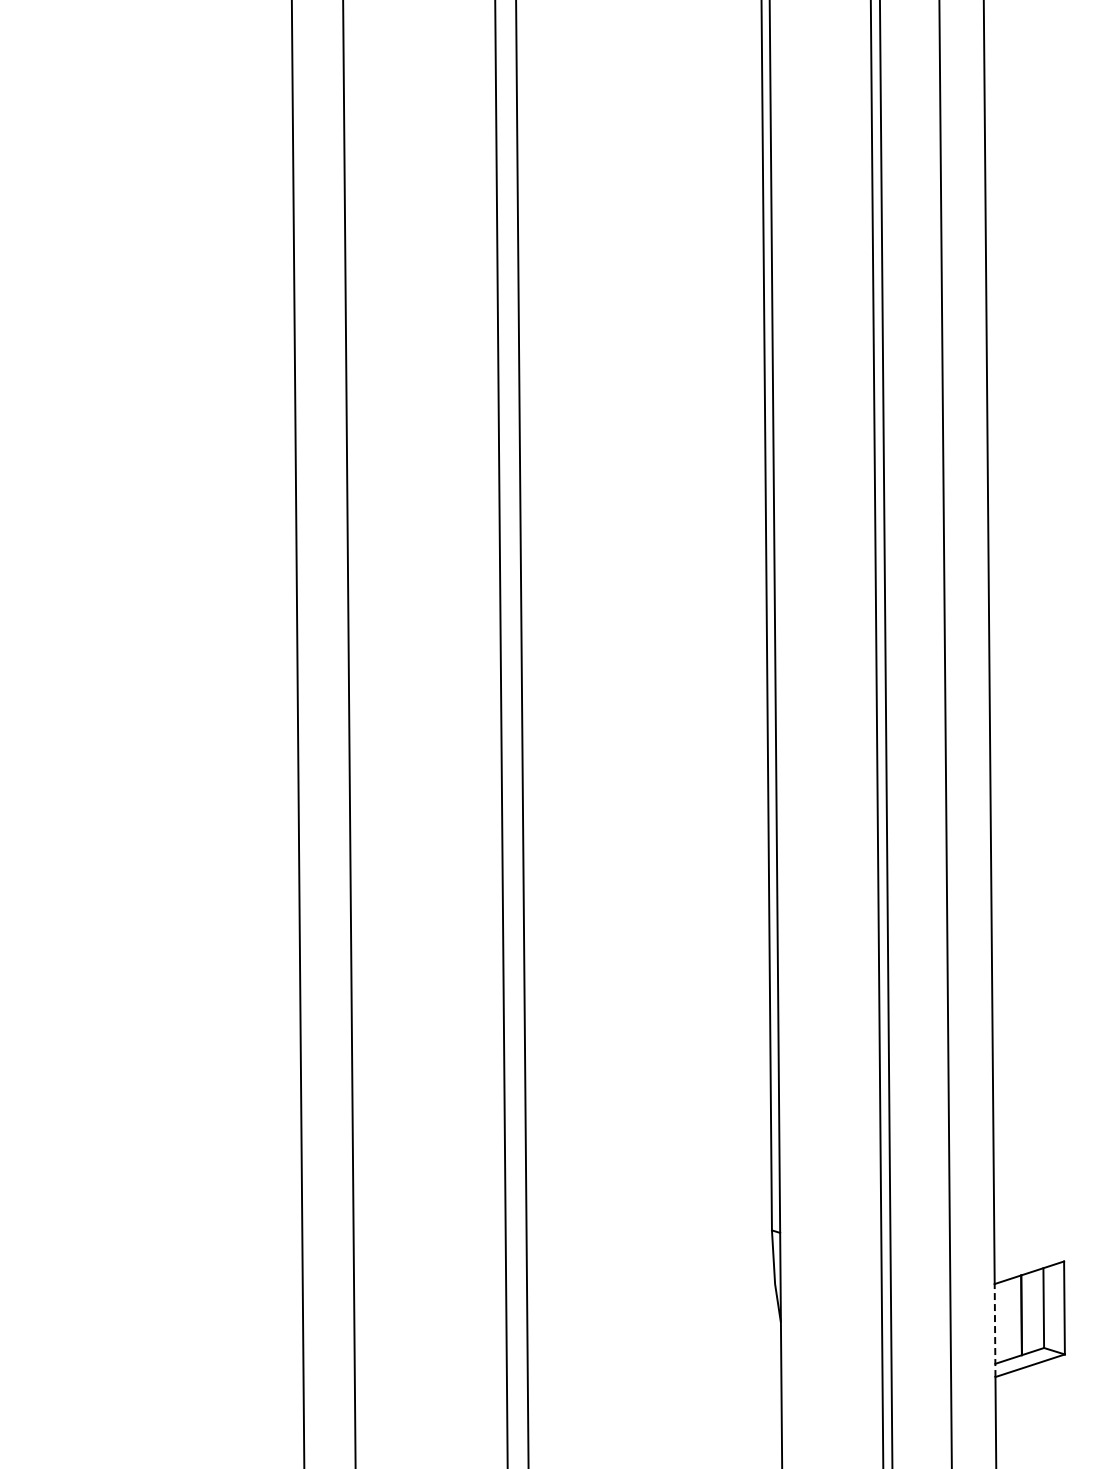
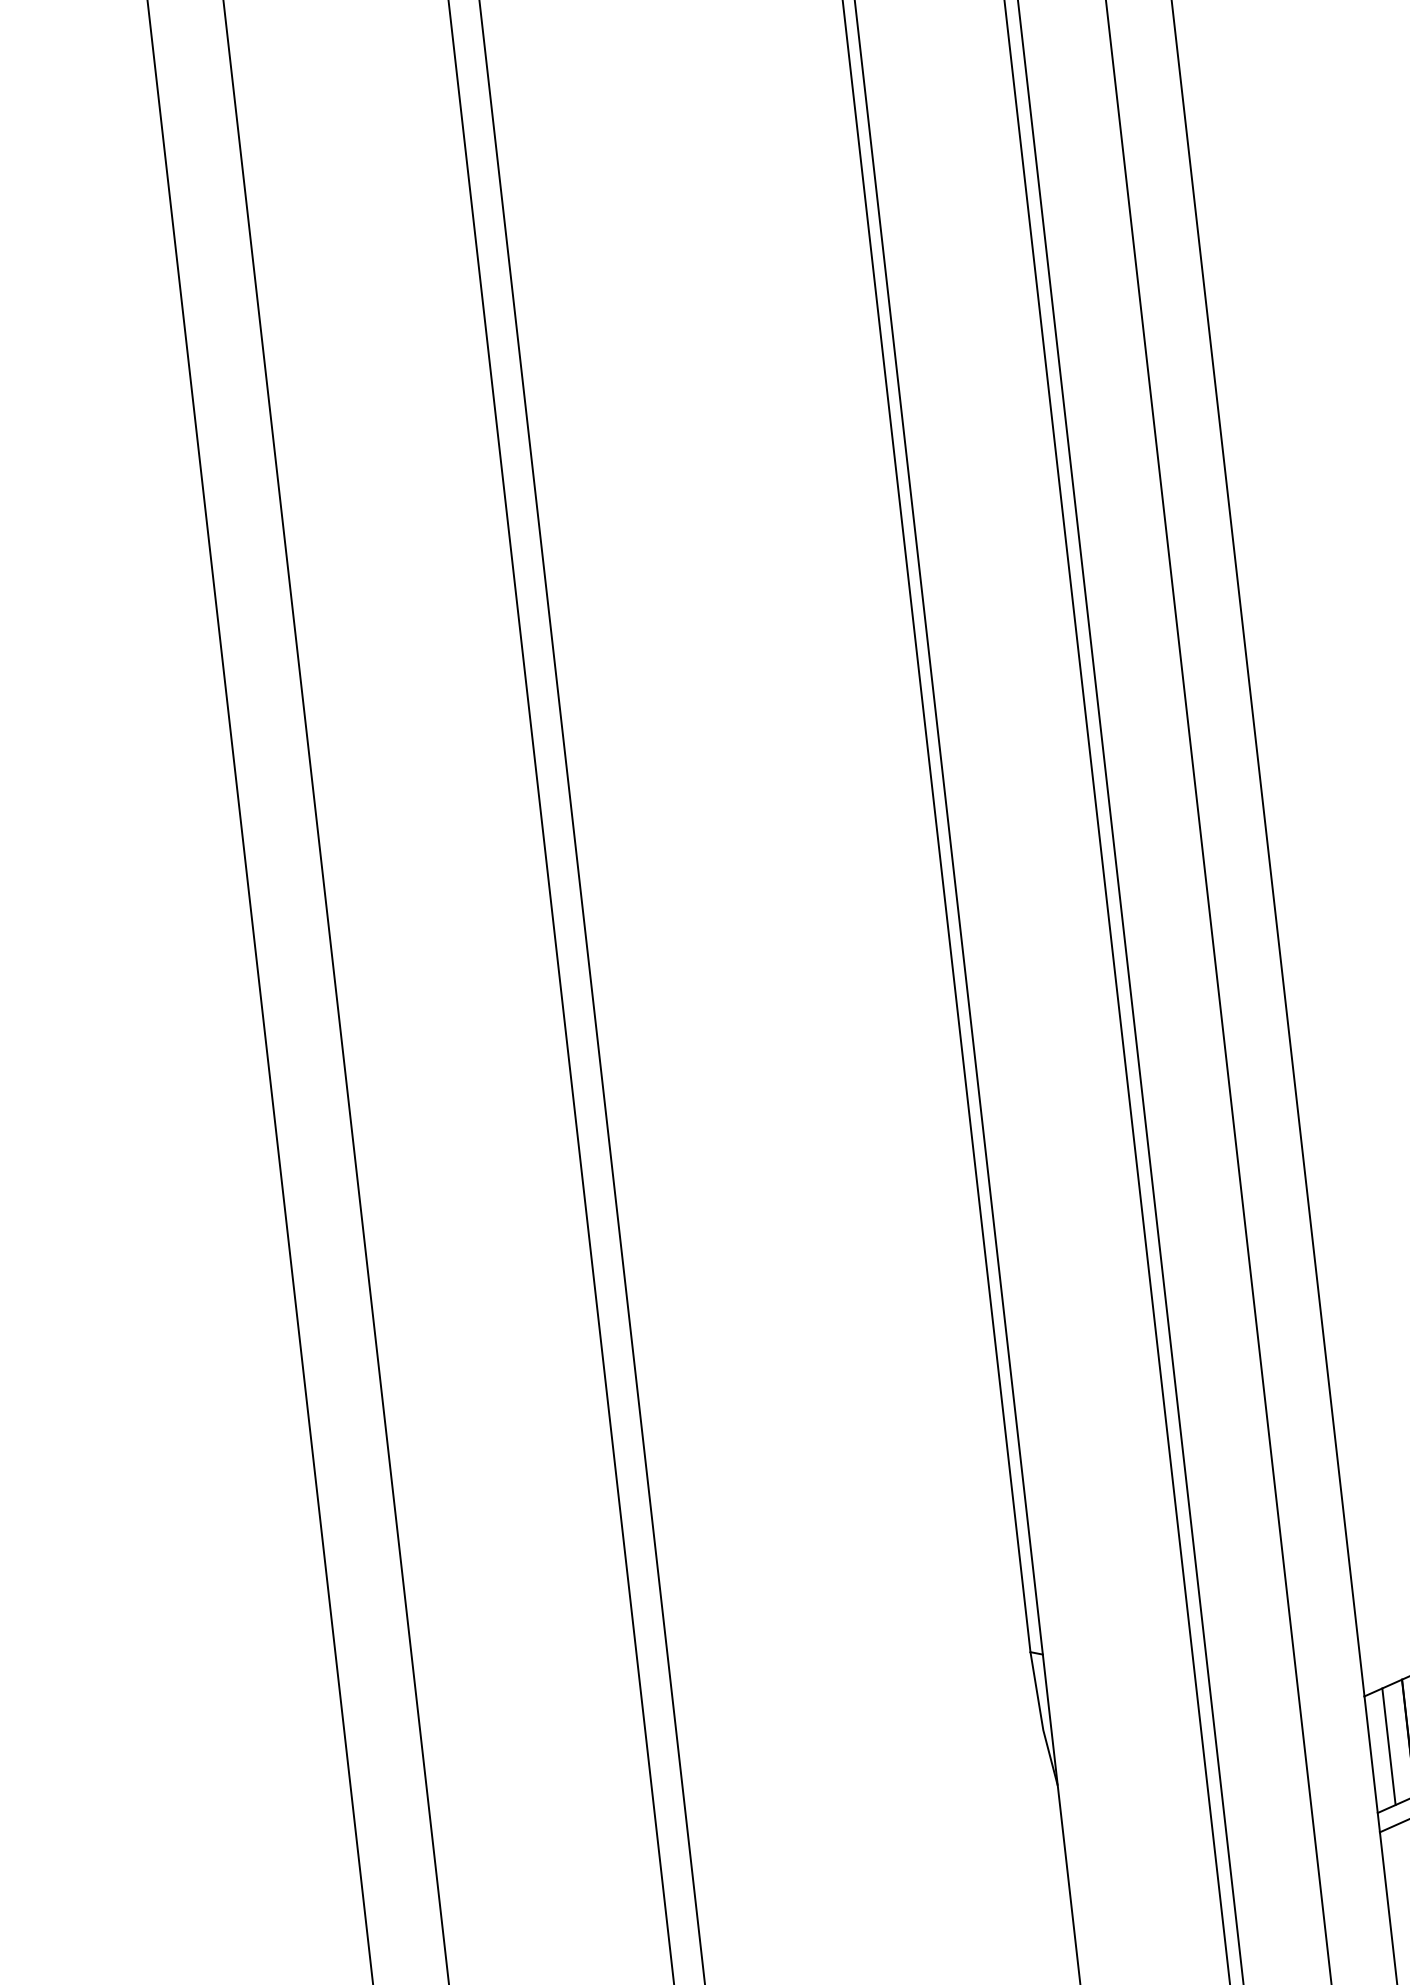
line: (1007, 1319) -> (1388, 1746), added
line: (995, 1330) -> (1372, 1764), dashed -> solid

